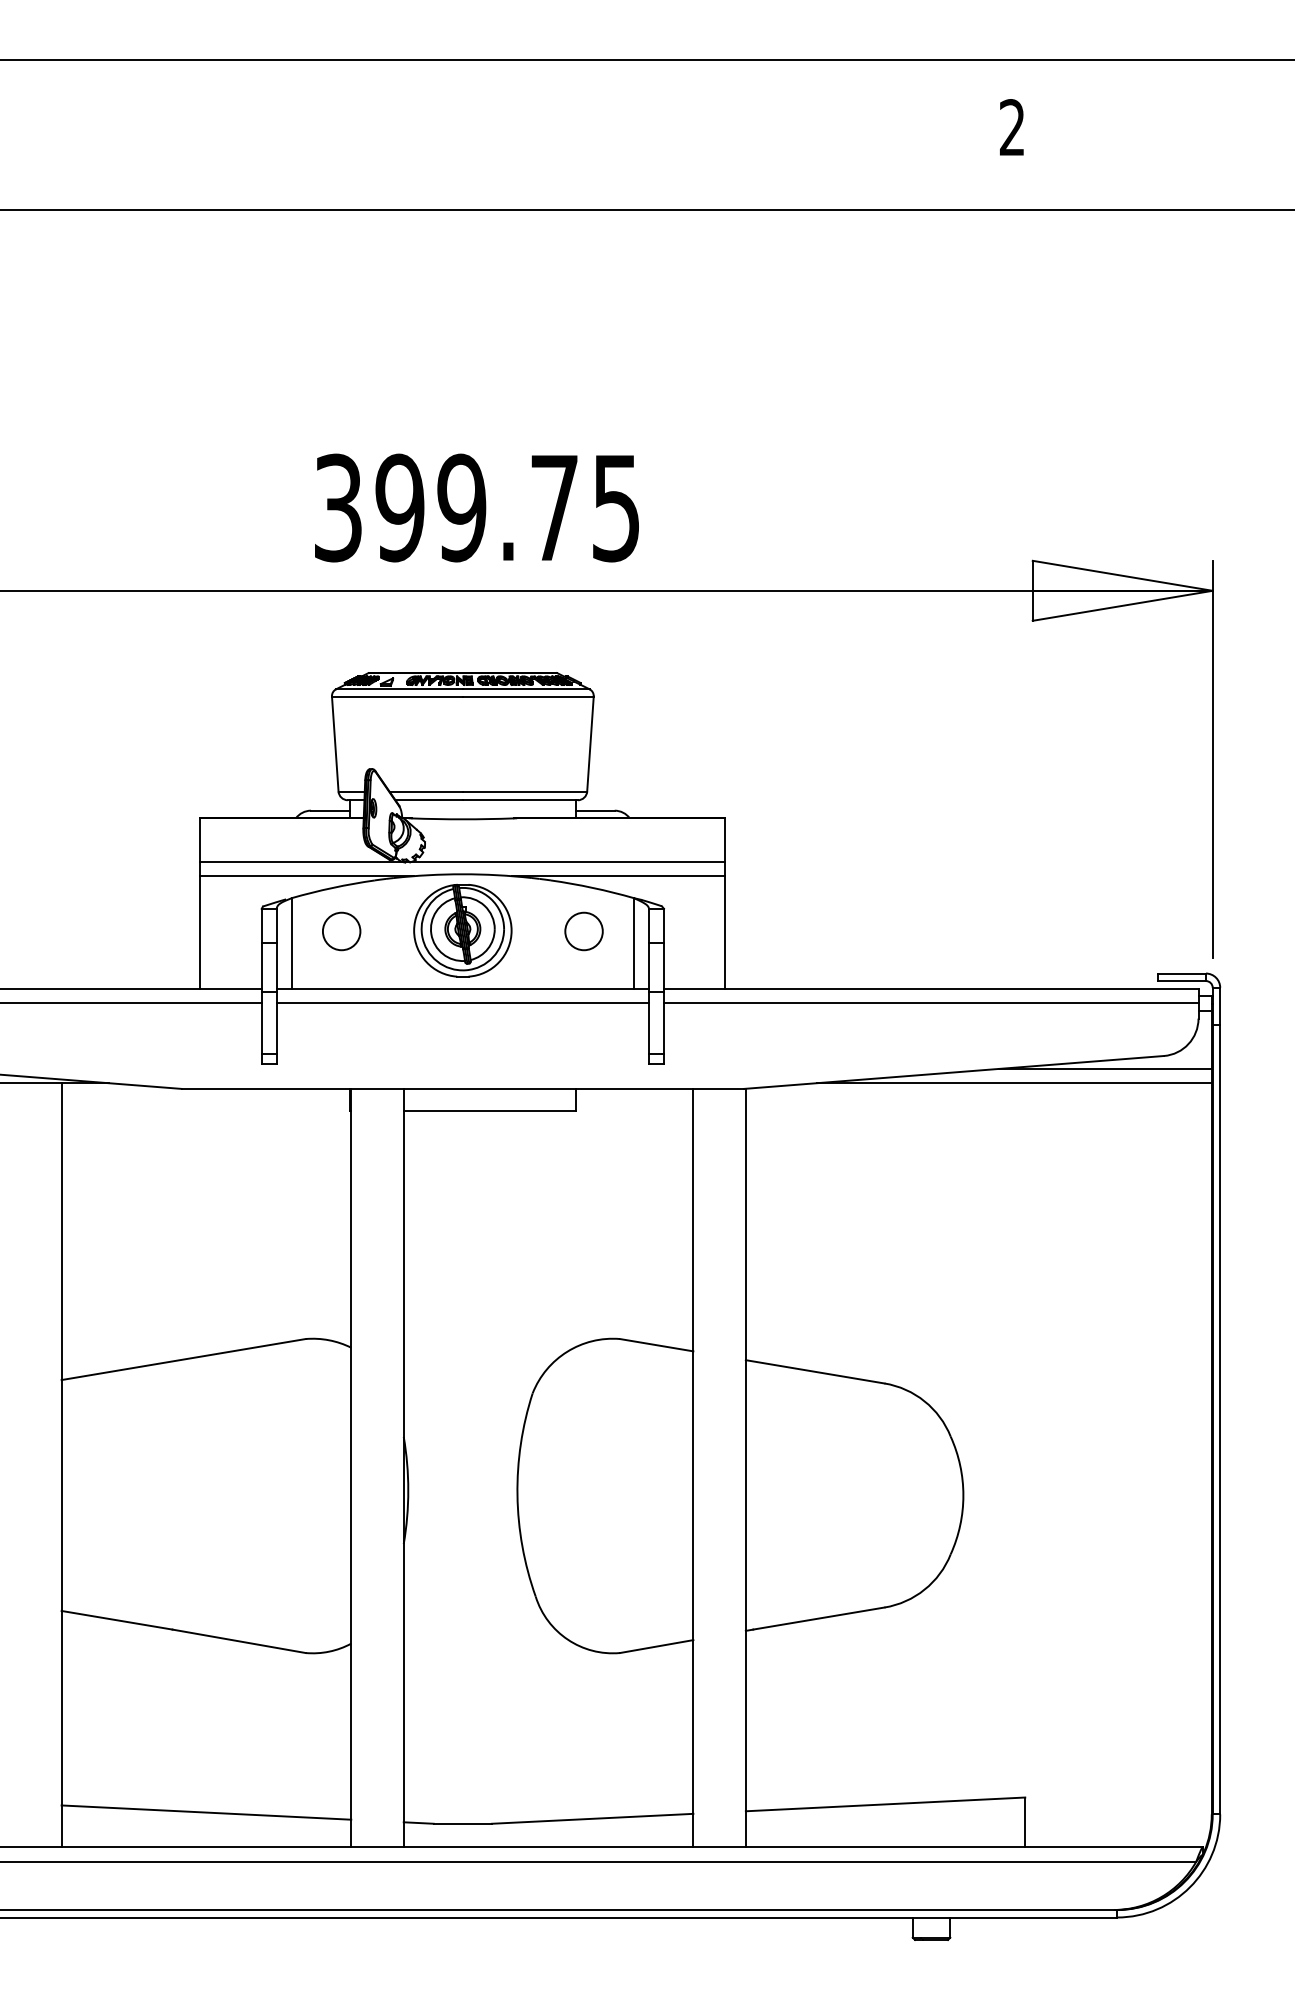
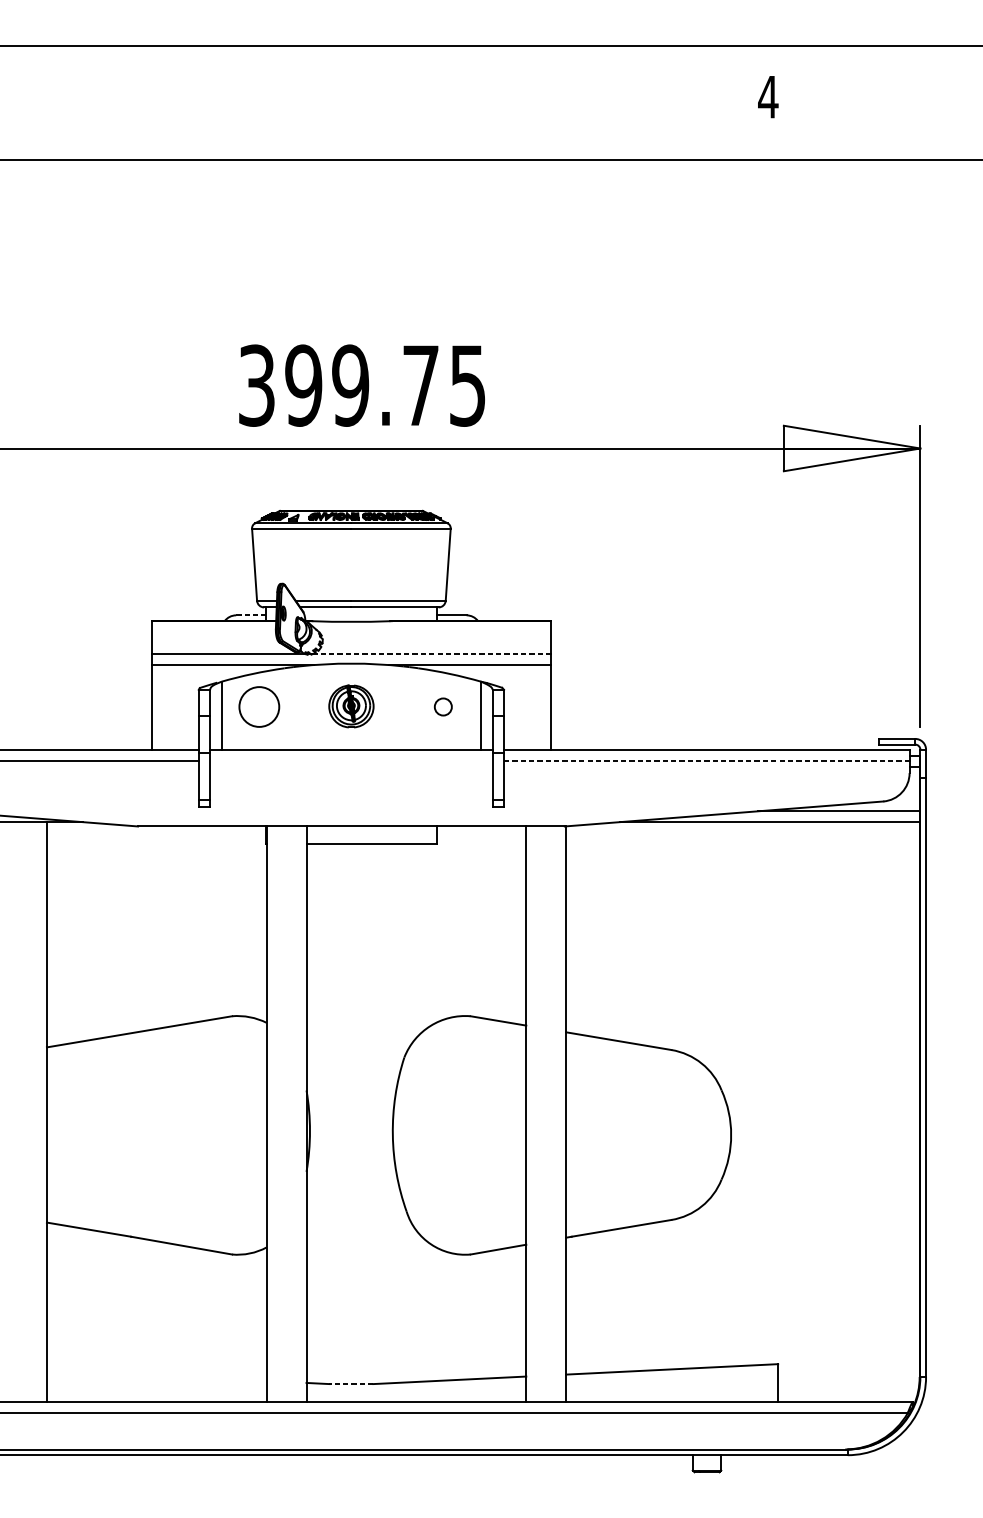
text: (1011, 127) -> (767, 96), 2 -> 4
line: (330, 810) -> (250, 615), solid -> dashed
line: (568, 862) -> (431, 654), solid -> dashed
part: (462, 930) -> (351, 706), size x0.6
circle: (341, 931) -> (259, 707), size x1.4
circle: (583, 931) -> (442, 707), size x0.6
line: (462, 1003) -> (351, 761), removed
line: (931, 1003) -> (706, 761), solid -> dashed
line: (206, 1812) -> (156, 1375), removed
line: (462, 1823) -> (351, 1383), solid -> dashed

